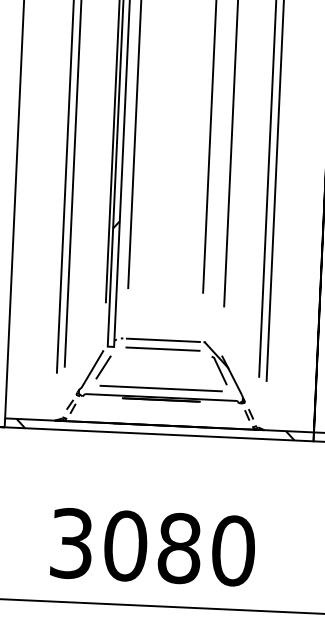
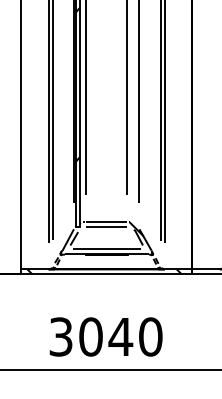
text: (178, 547) -> (120, 336), 3080 -> 3040

